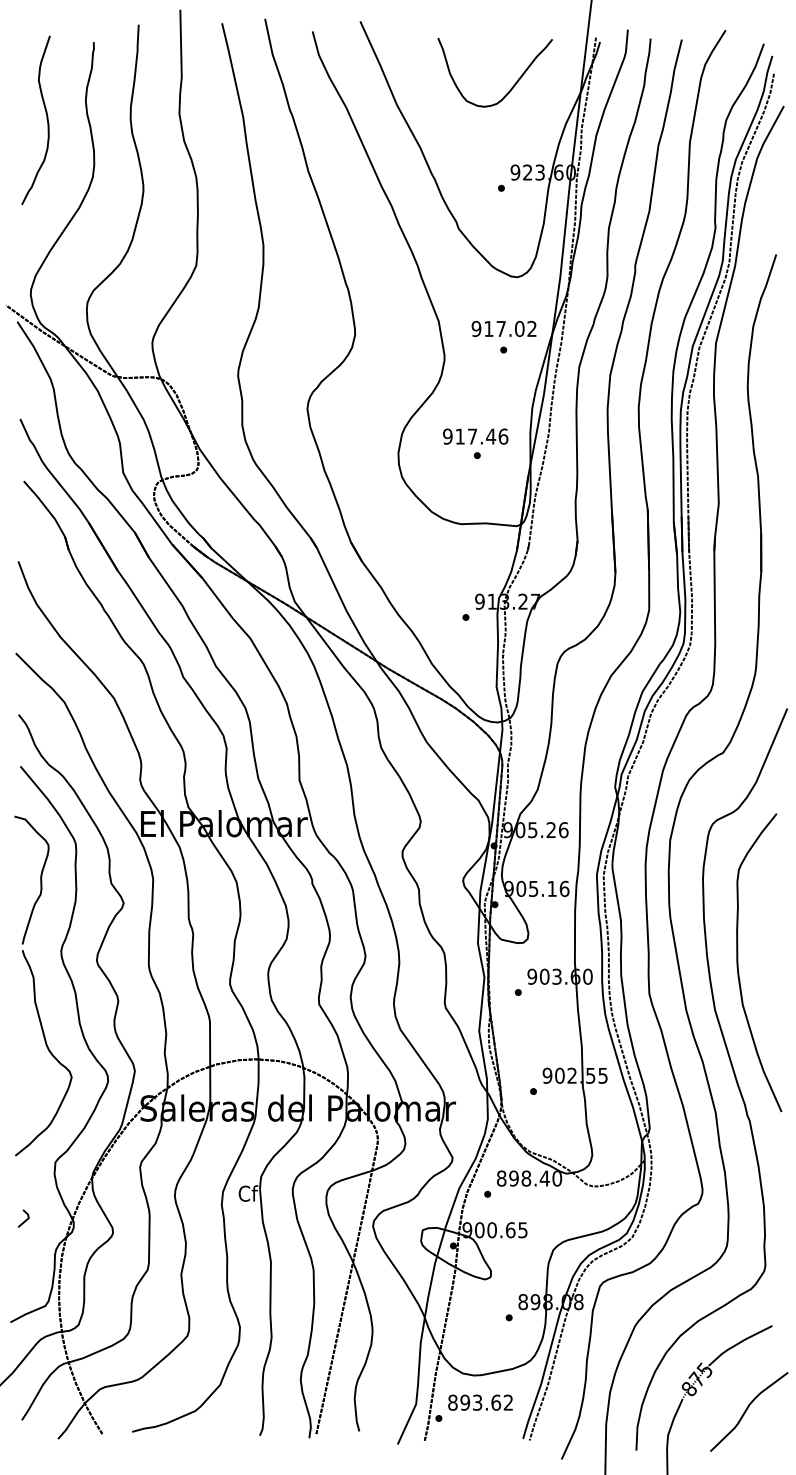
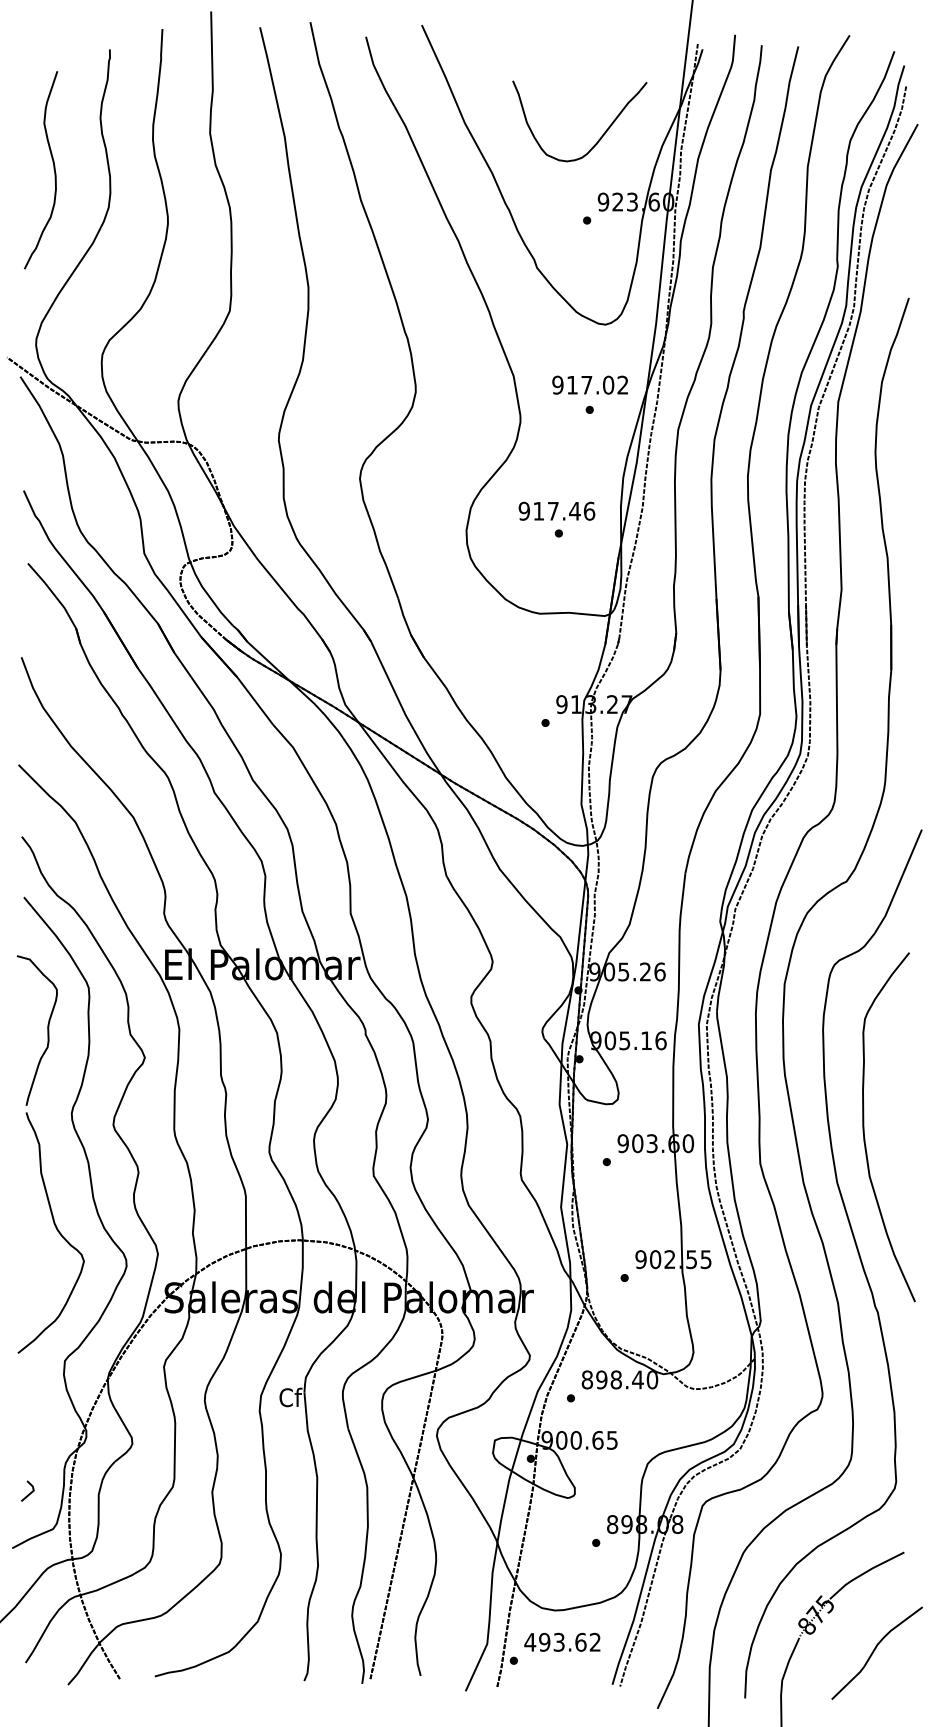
curve: (511, 87) -> (598, 138), moved
curve: (46, 119) -> (53, 169), moved
line: (25, 1219) -> (29, 1492), moved
text: (452, 1402) -> (529, 1642), 893.62 -> 493.62

